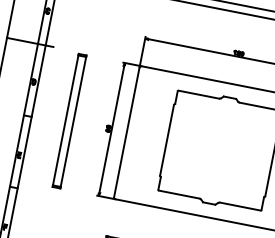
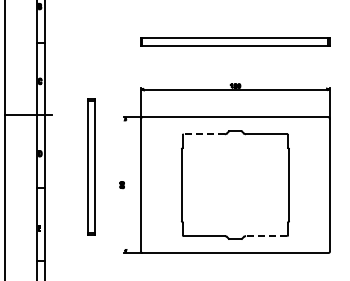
line: (199, 94) -> (204, 134), solid -> dashed
part: (69, 120) -> (91, 166), moved
line: (111, 128) -> (125, 184), removed
line: (240, 206) -> (266, 236), solid -> dashed

